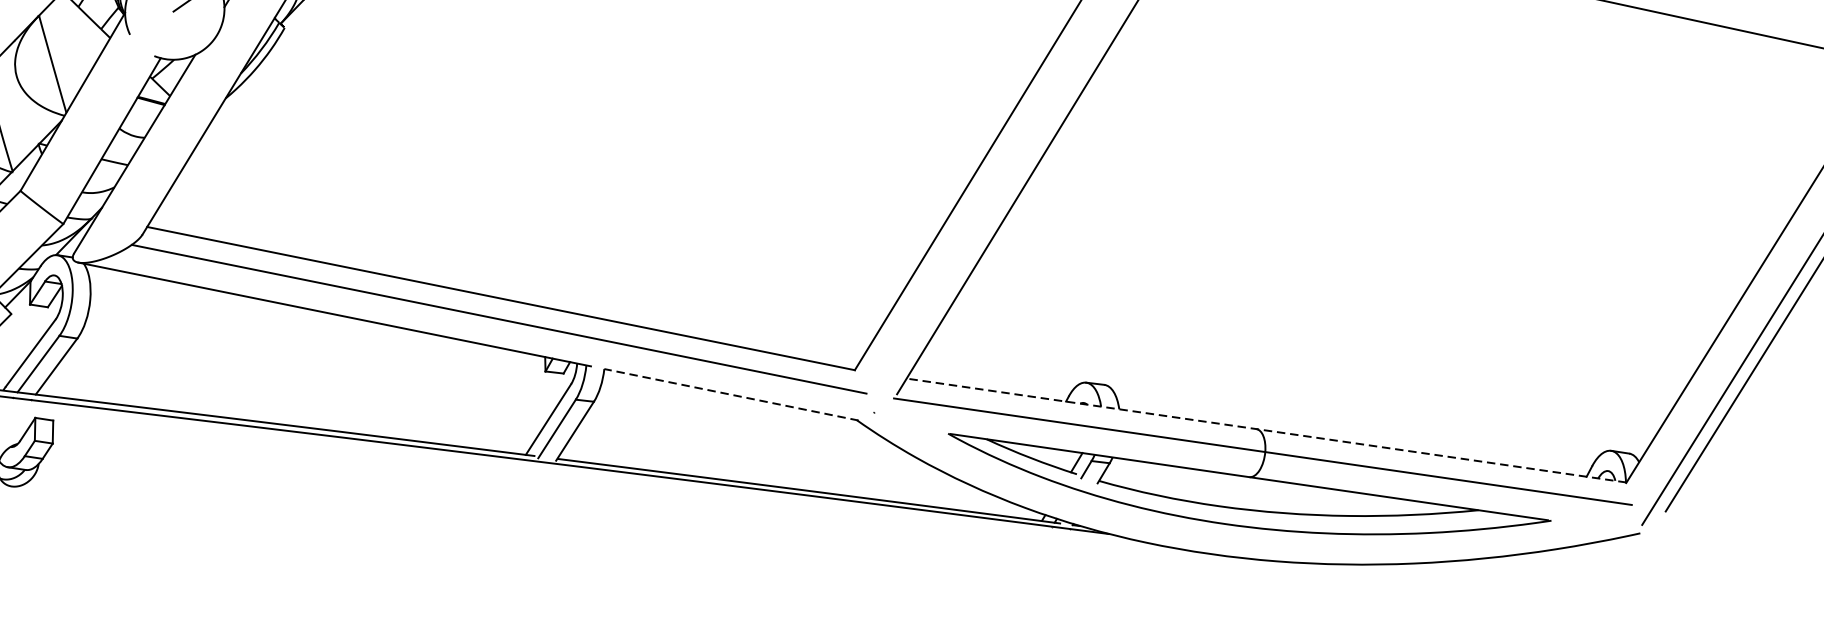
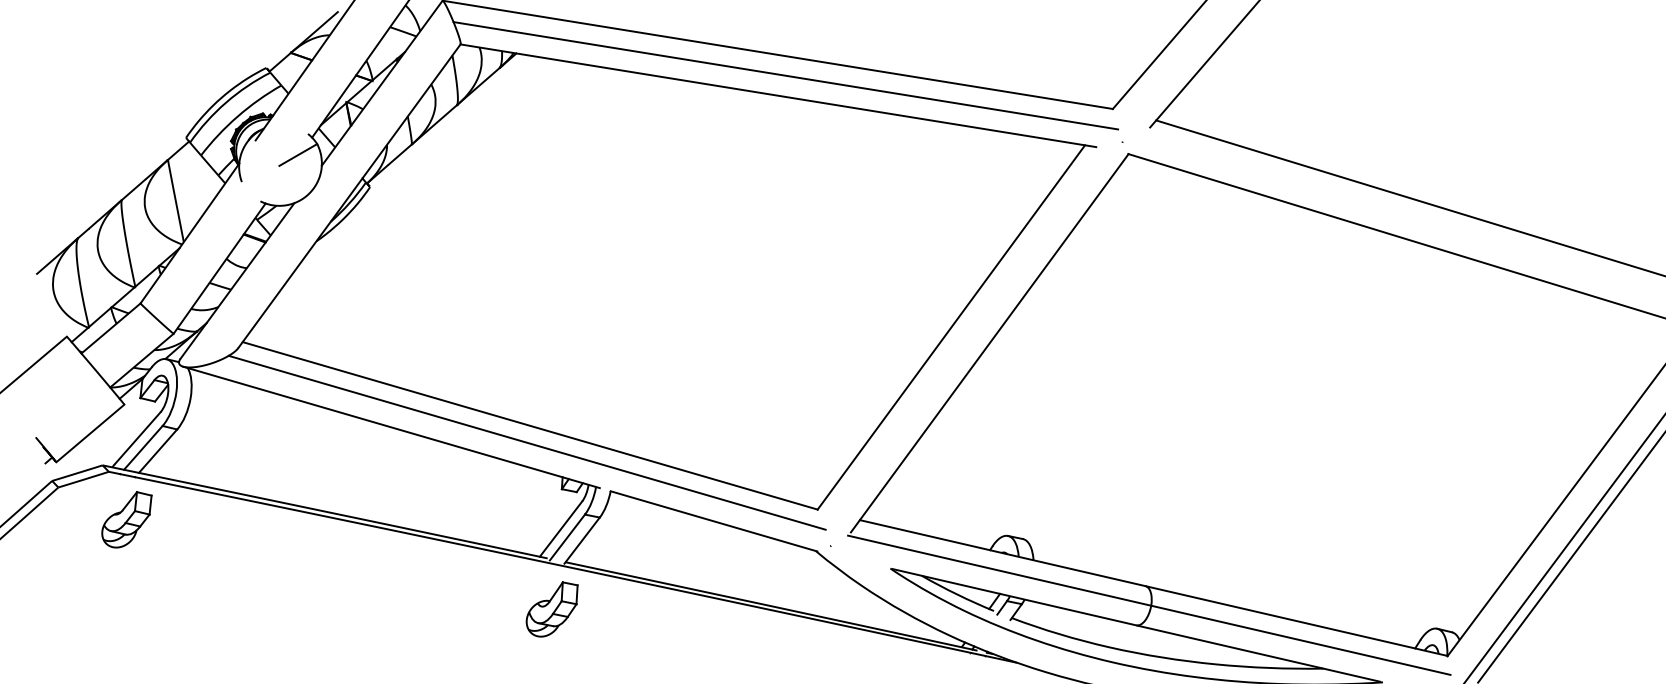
line: (732, 394) -> (714, 521), dashed -> solid
line: (1266, 431) -> (1153, 588), dashed -> solid
part: (545, 517) -> (551, 609), added

